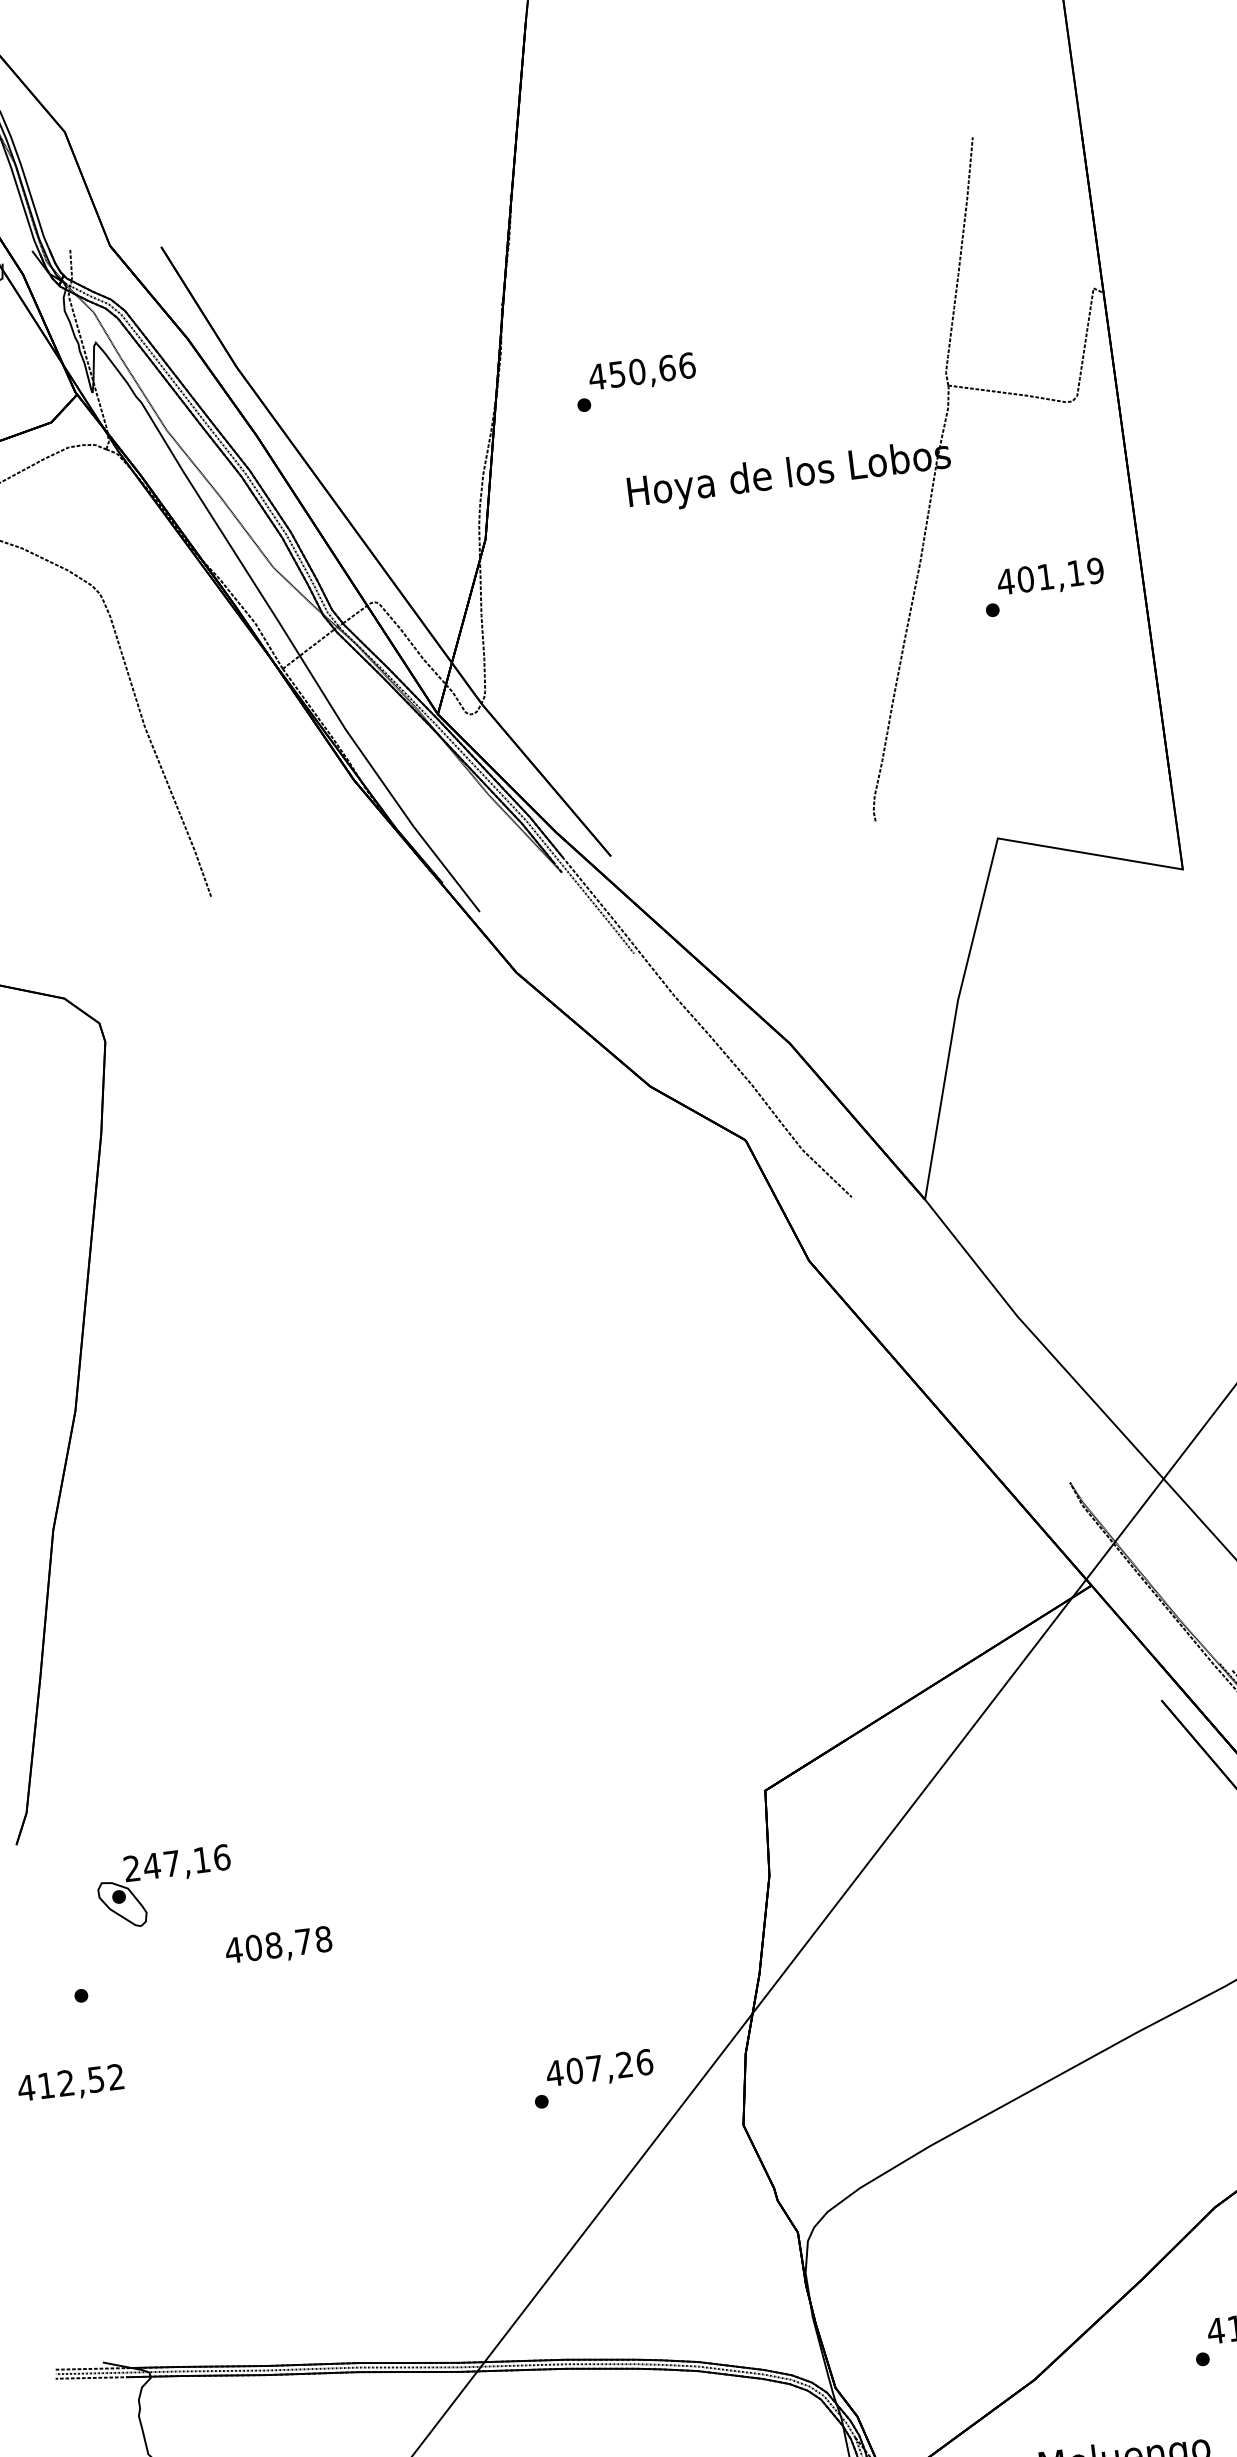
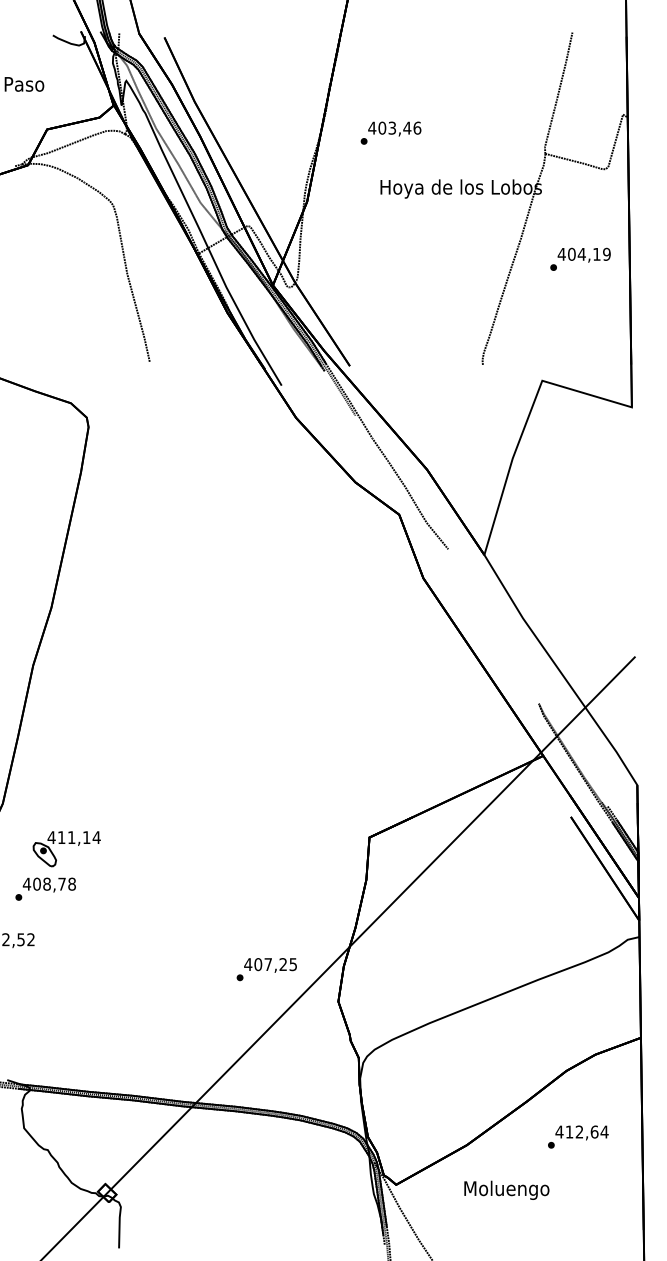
text: (641, 370) -> (394, 127), 450,66 -> 403,46
text: (1045, 577) -> (581, 254), 401,19 -> 404,19
text: (175, 1863) -> (73, 837), 247,16 -> 411,14
text: (276, 1945) -> (48, 884), moved
text: (644, 2062) -> (293, 964), 407,26 -> 407,25

